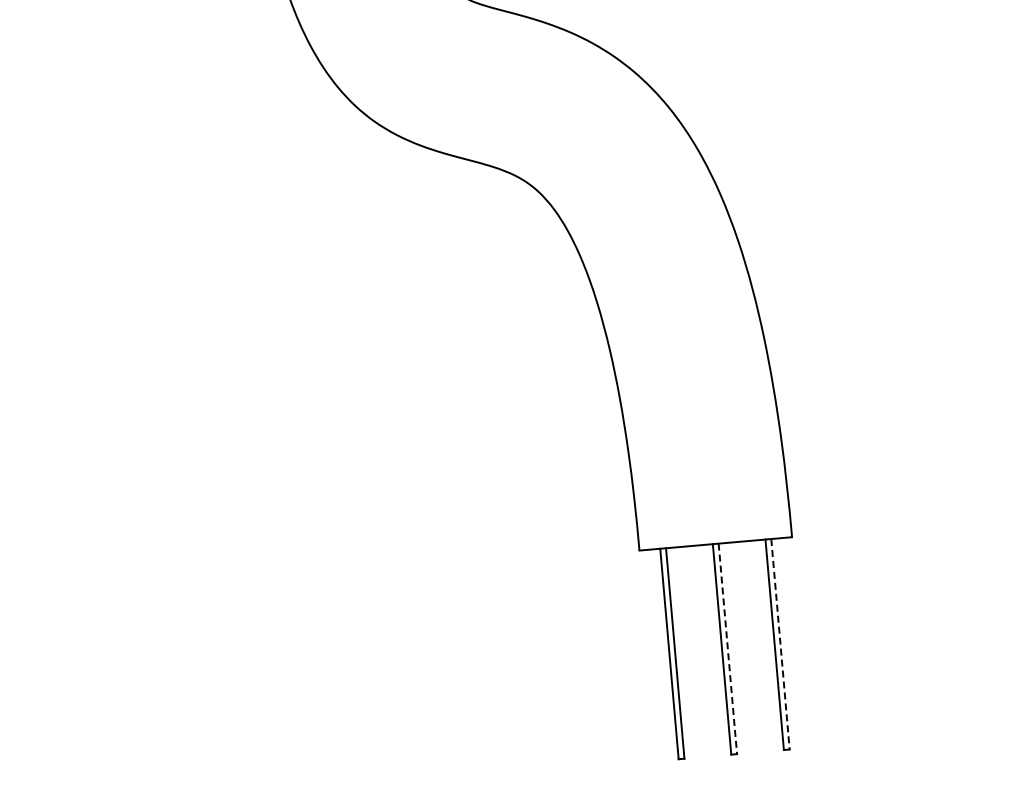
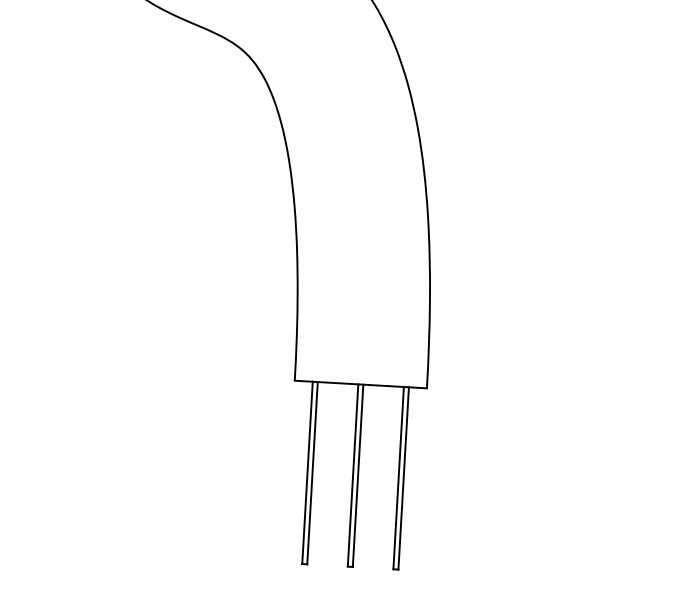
line: (780, 644) -> (403, 478), dashed -> solid
line: (727, 648) -> (357, 475), dashed -> solid

